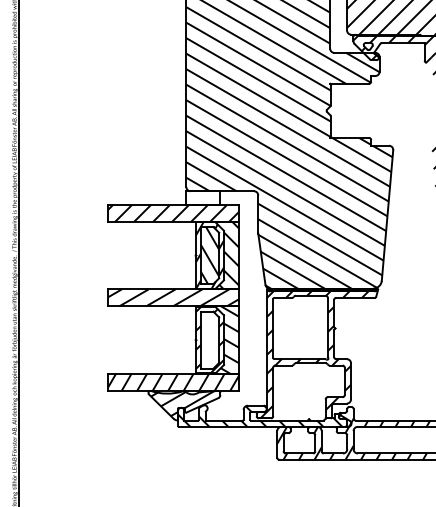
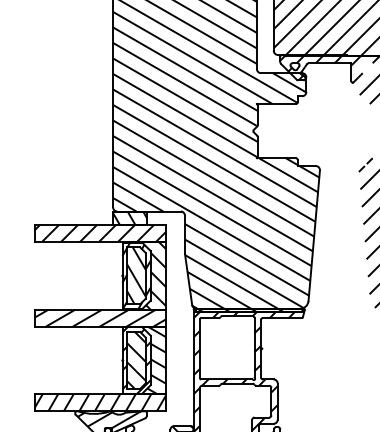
hatch: (203, 197) -> (130, 217), added
hatch: (209, 339) -> (136, 359), added

